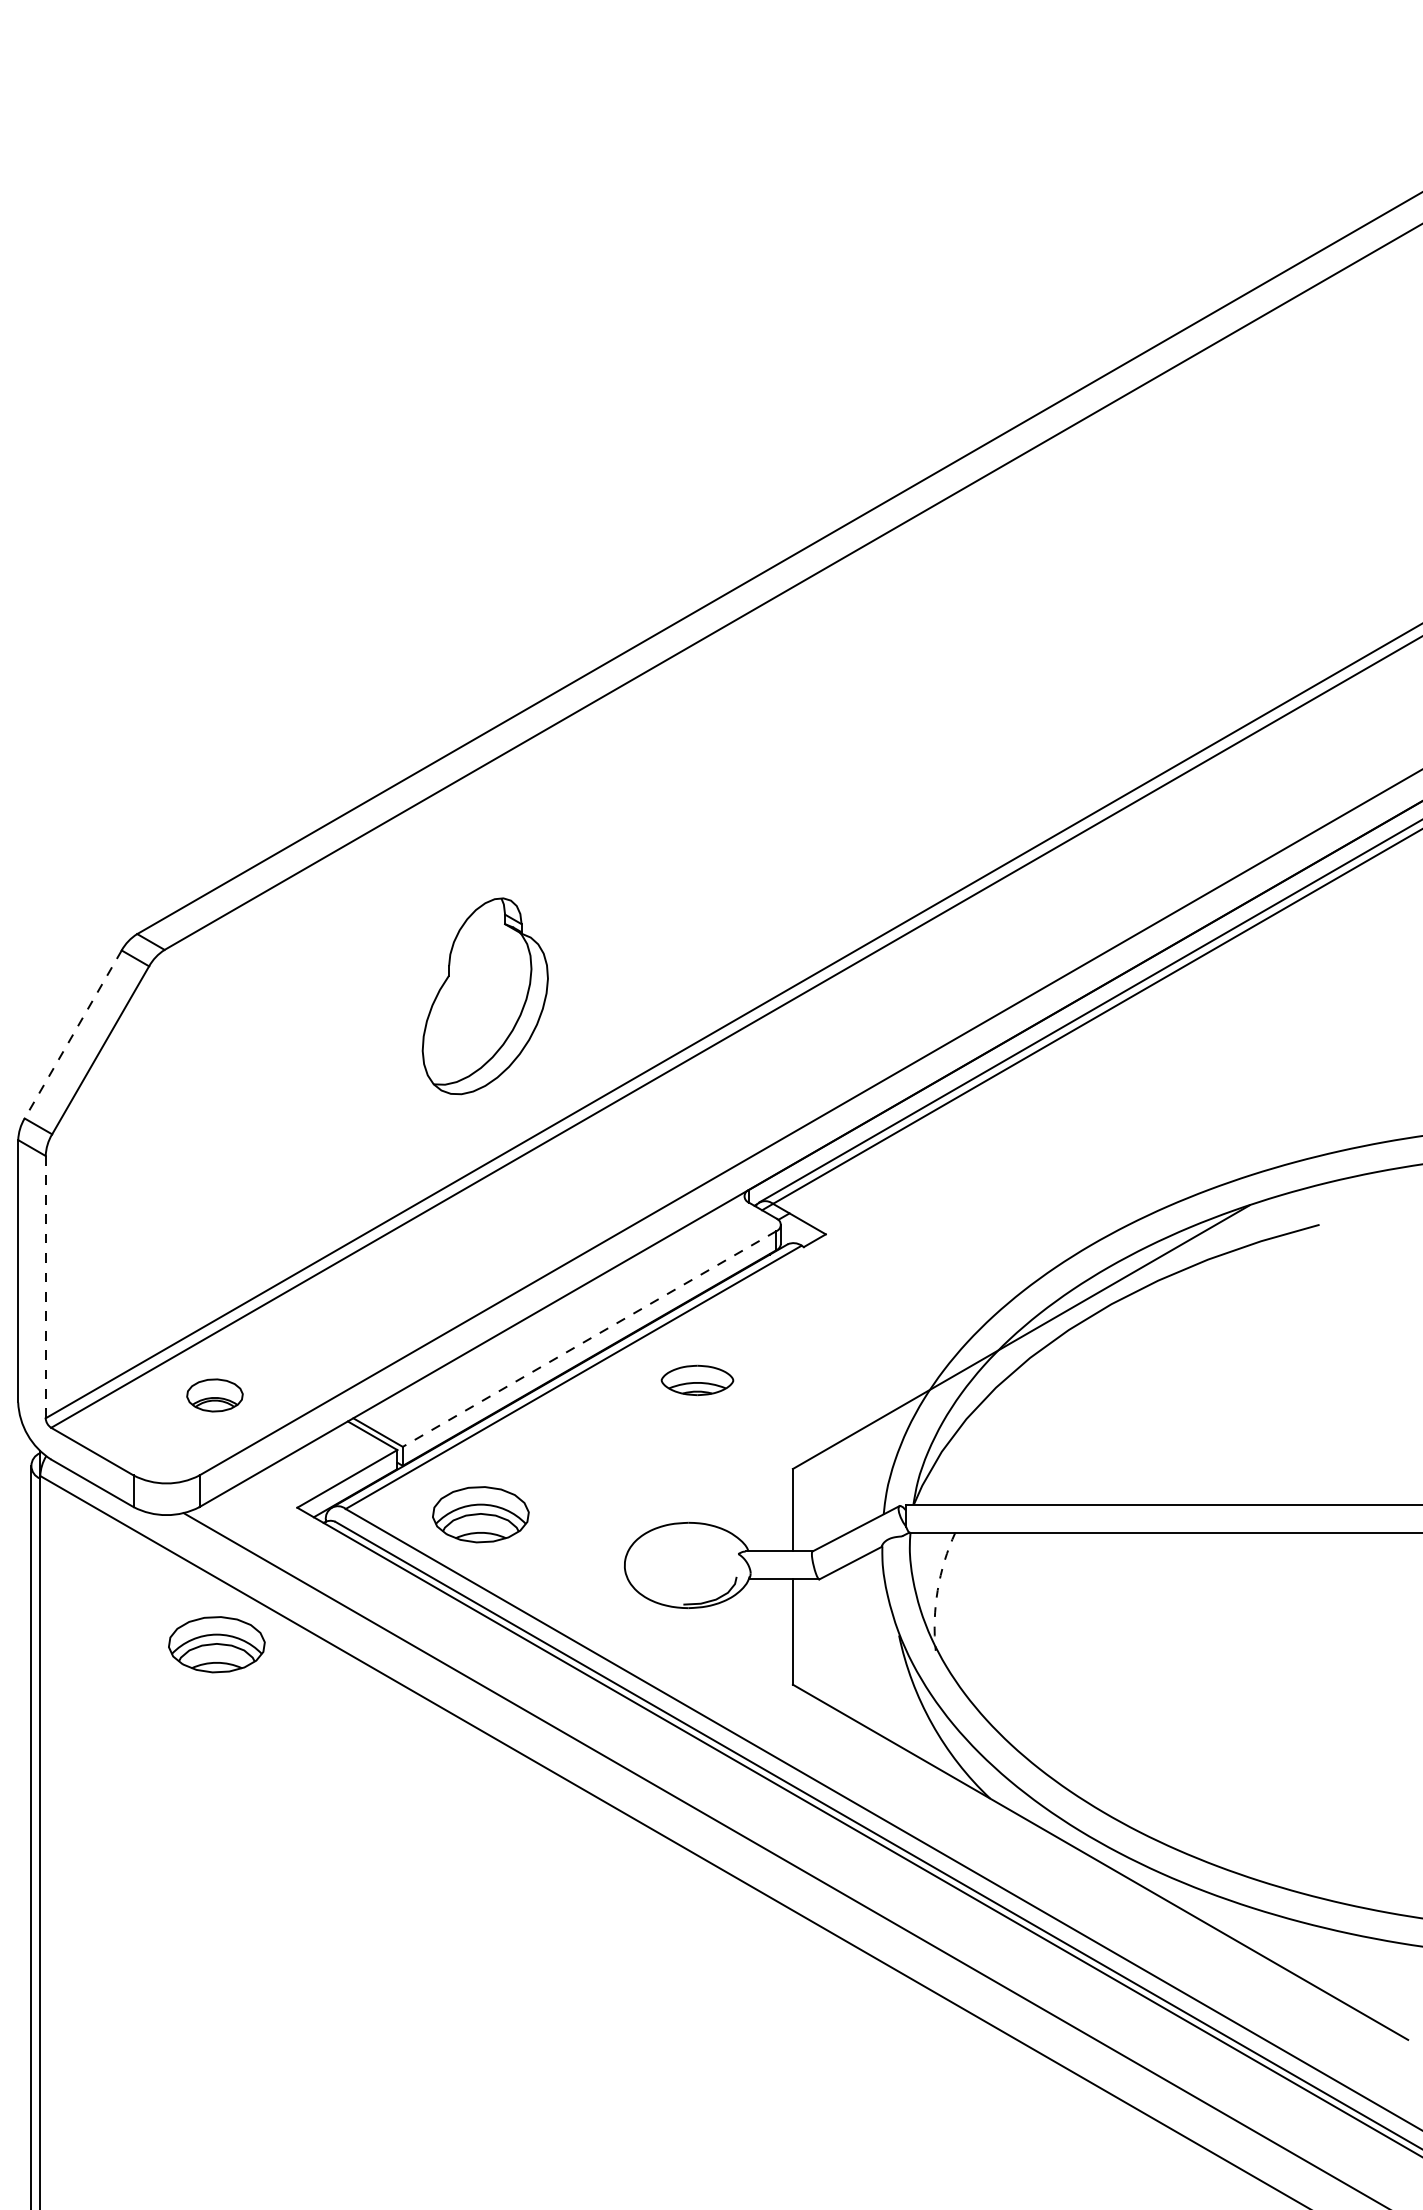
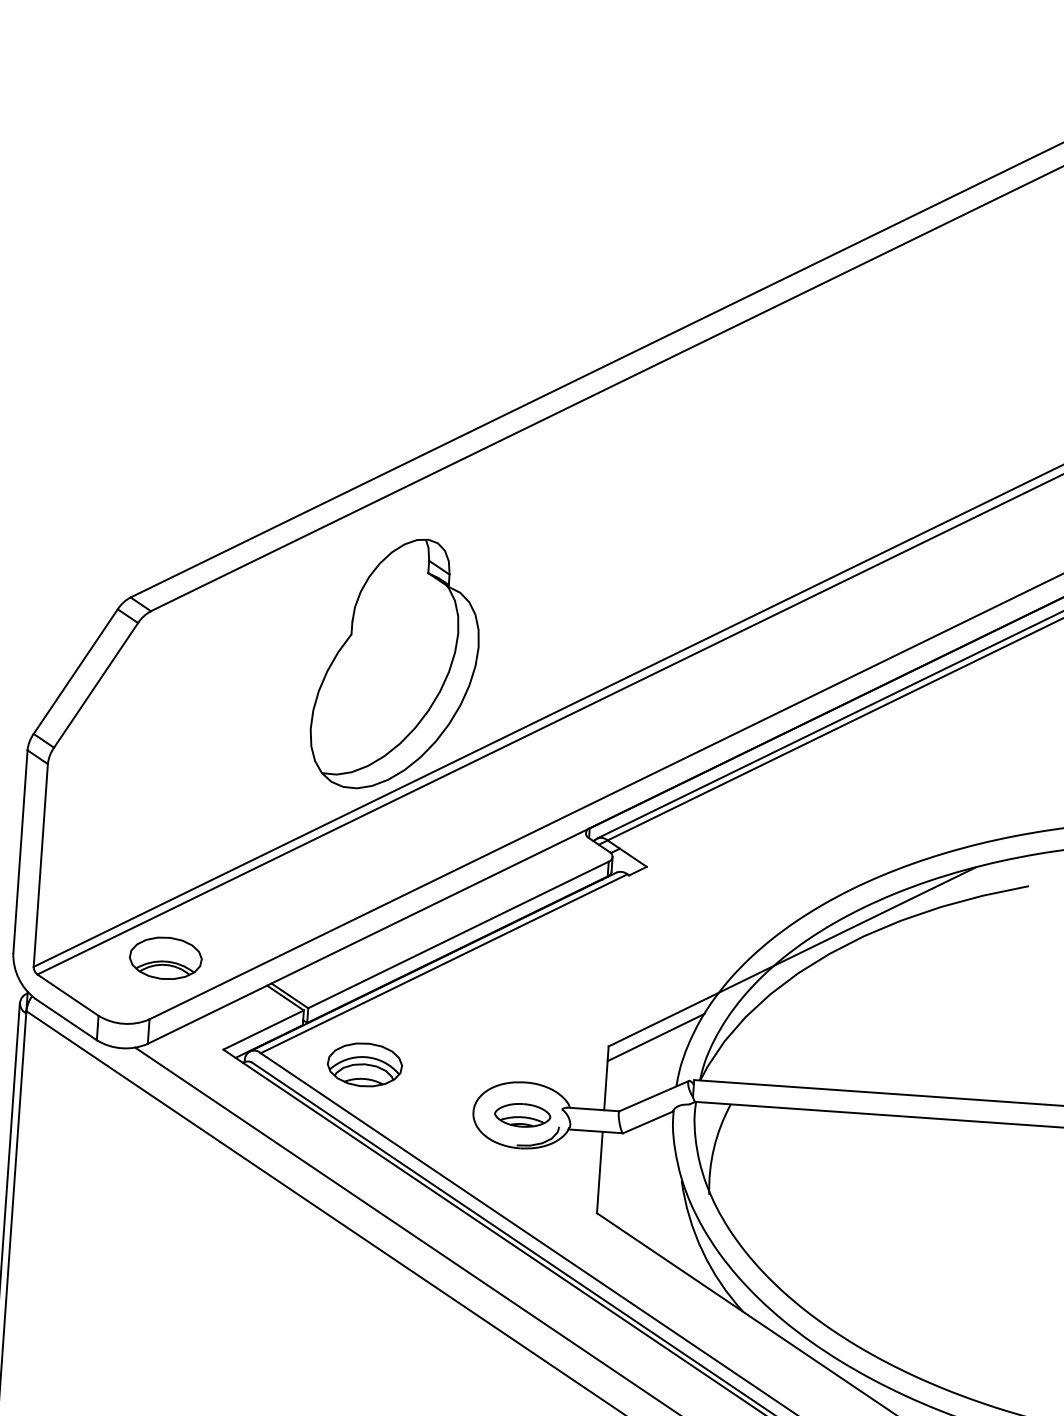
part: (485, 996) -> (396, 664), size x1.67
line: (72, 1034) -> (75, 671), dashed -> solid
line: (45, 1287) -> (40, 865), dashed -> solid
line: (589, 1339) -> (458, 935), dashed -> solid
part: (697, 1380) -> (522, 1115), moved
part: (214, 1395) -> (165, 958), size x1.67
line: (852, 1453) -> (655, 1037), added
arc: (937, 1590) -> (713, 1148), dashed -> solid
part: (216, 1644) -> (153, 1150), removed

